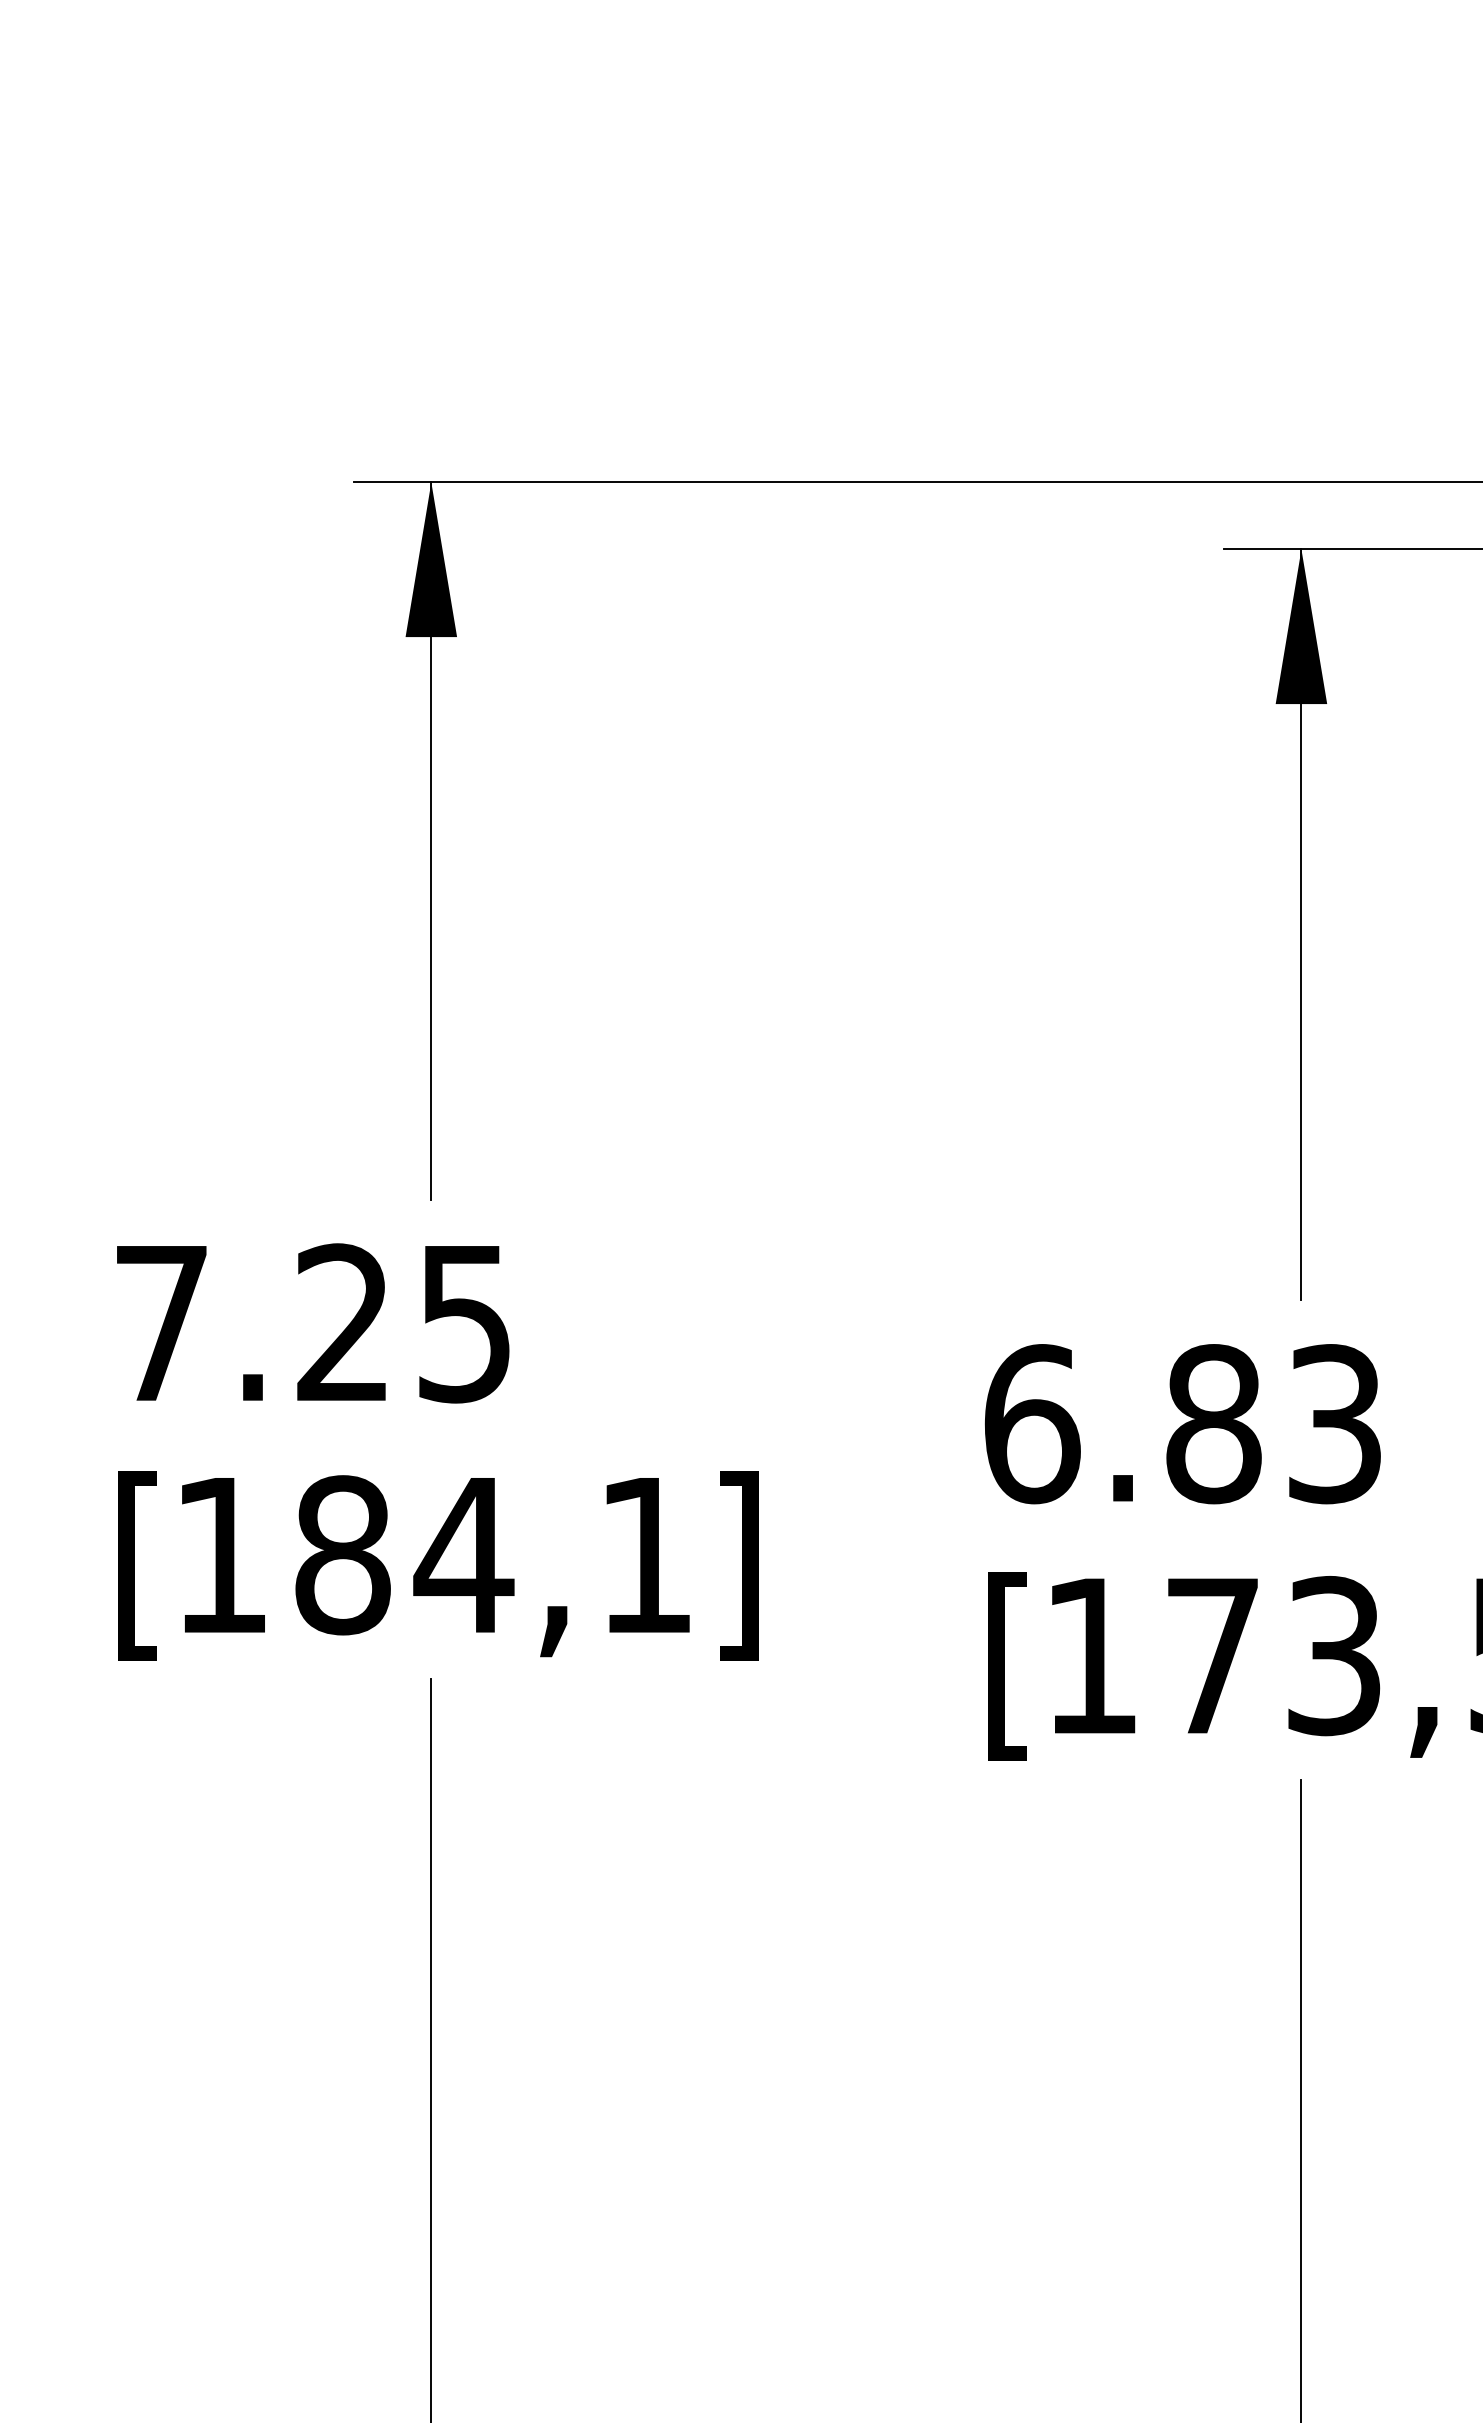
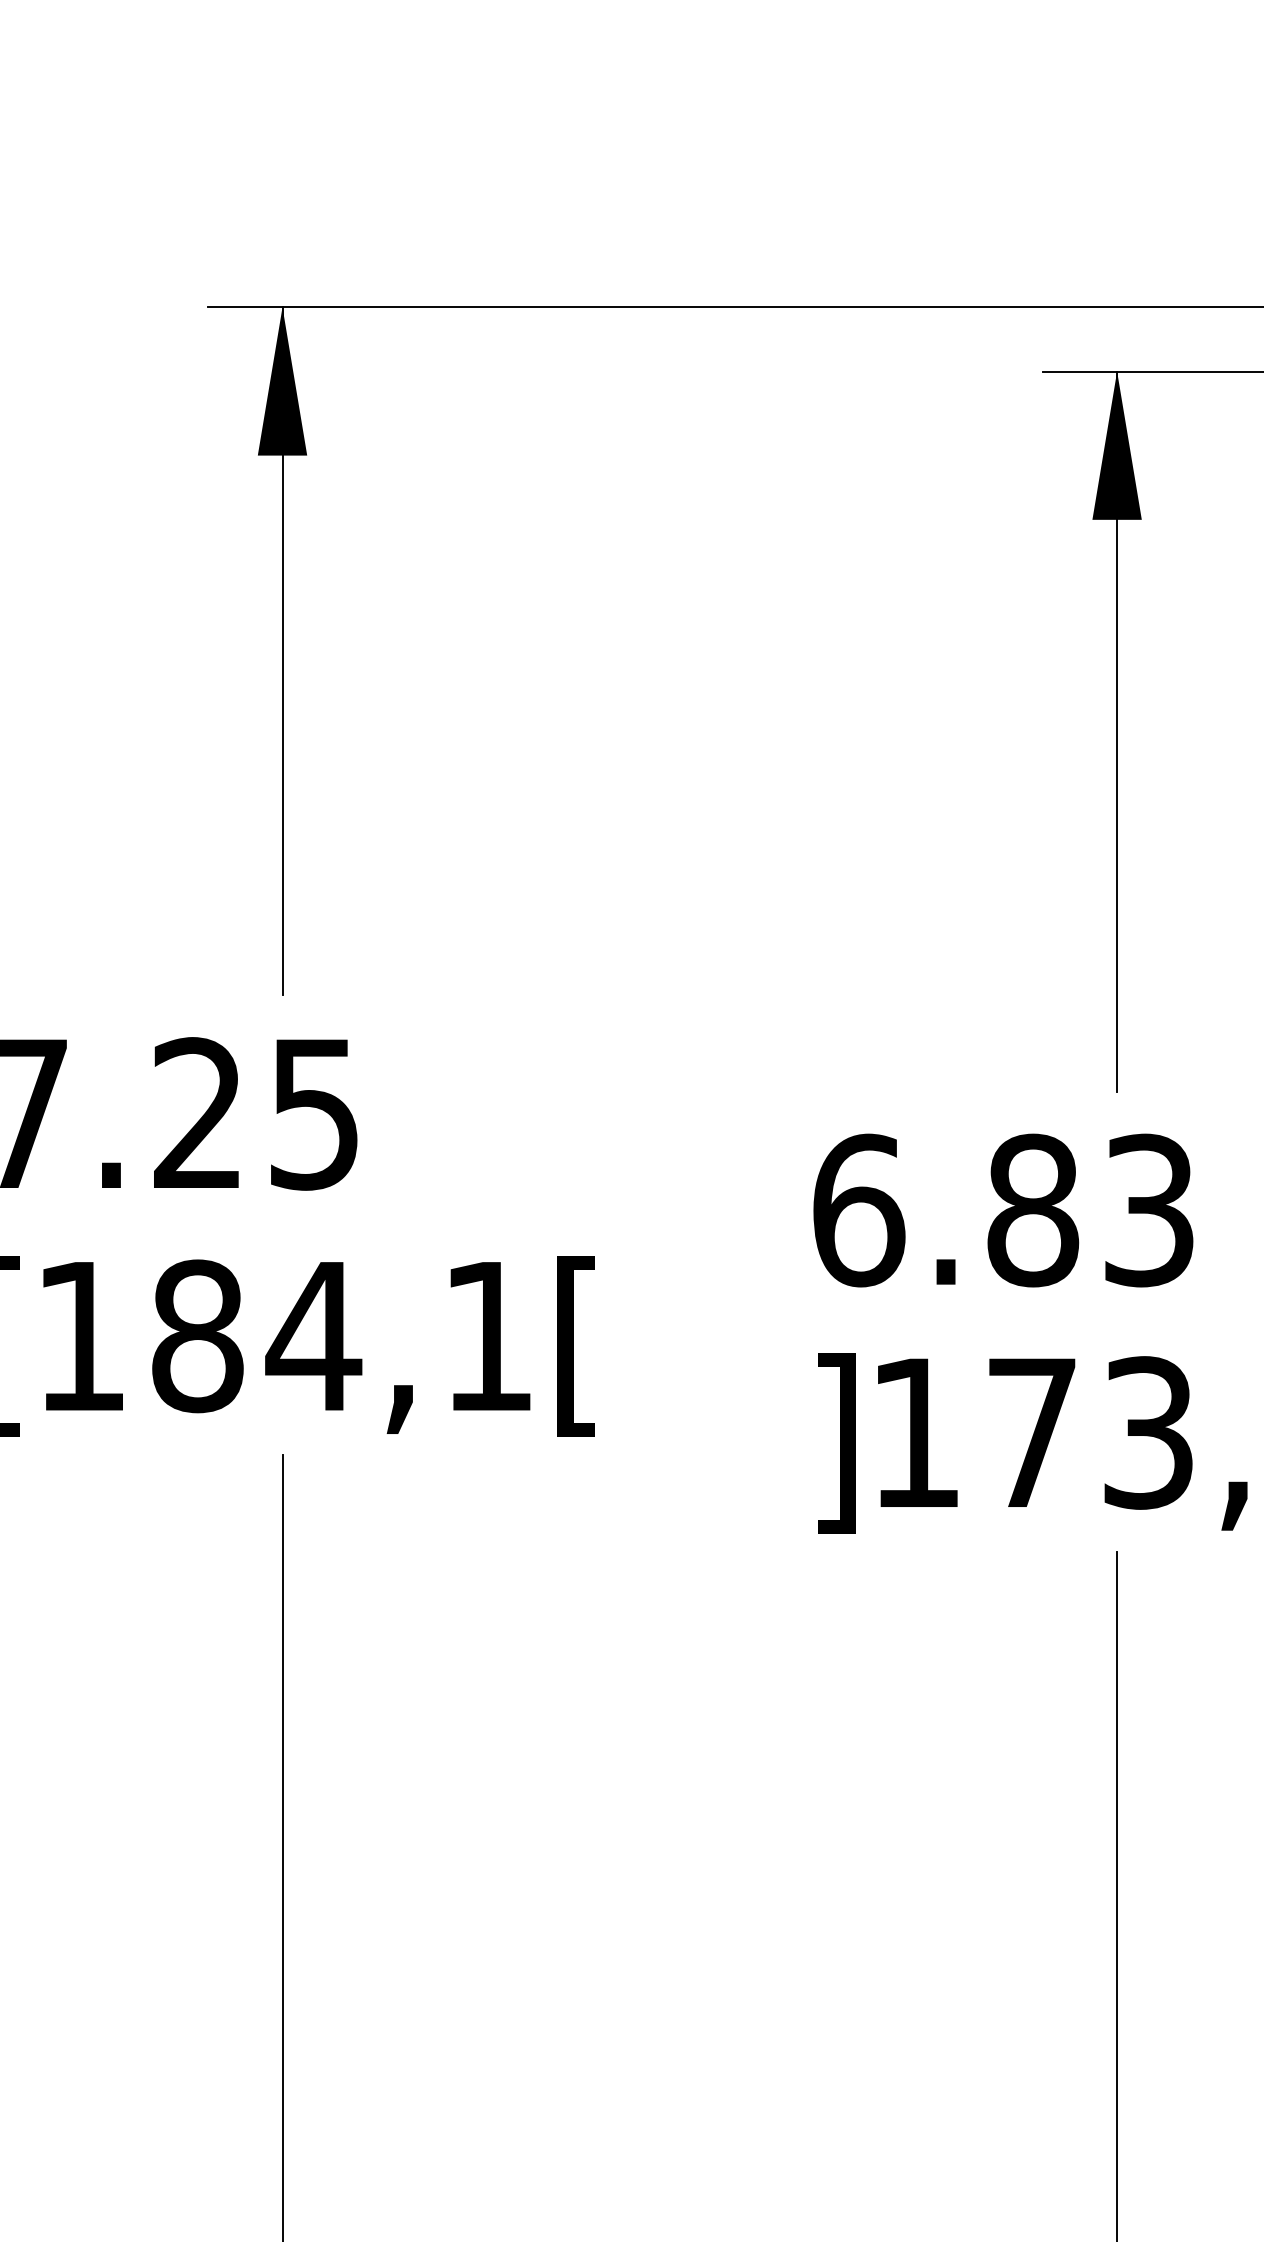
text: (738, 1565) -> (577, 1346), ] -> [
text: (1008, 1666) -> (836, 1443), [ -> ]

